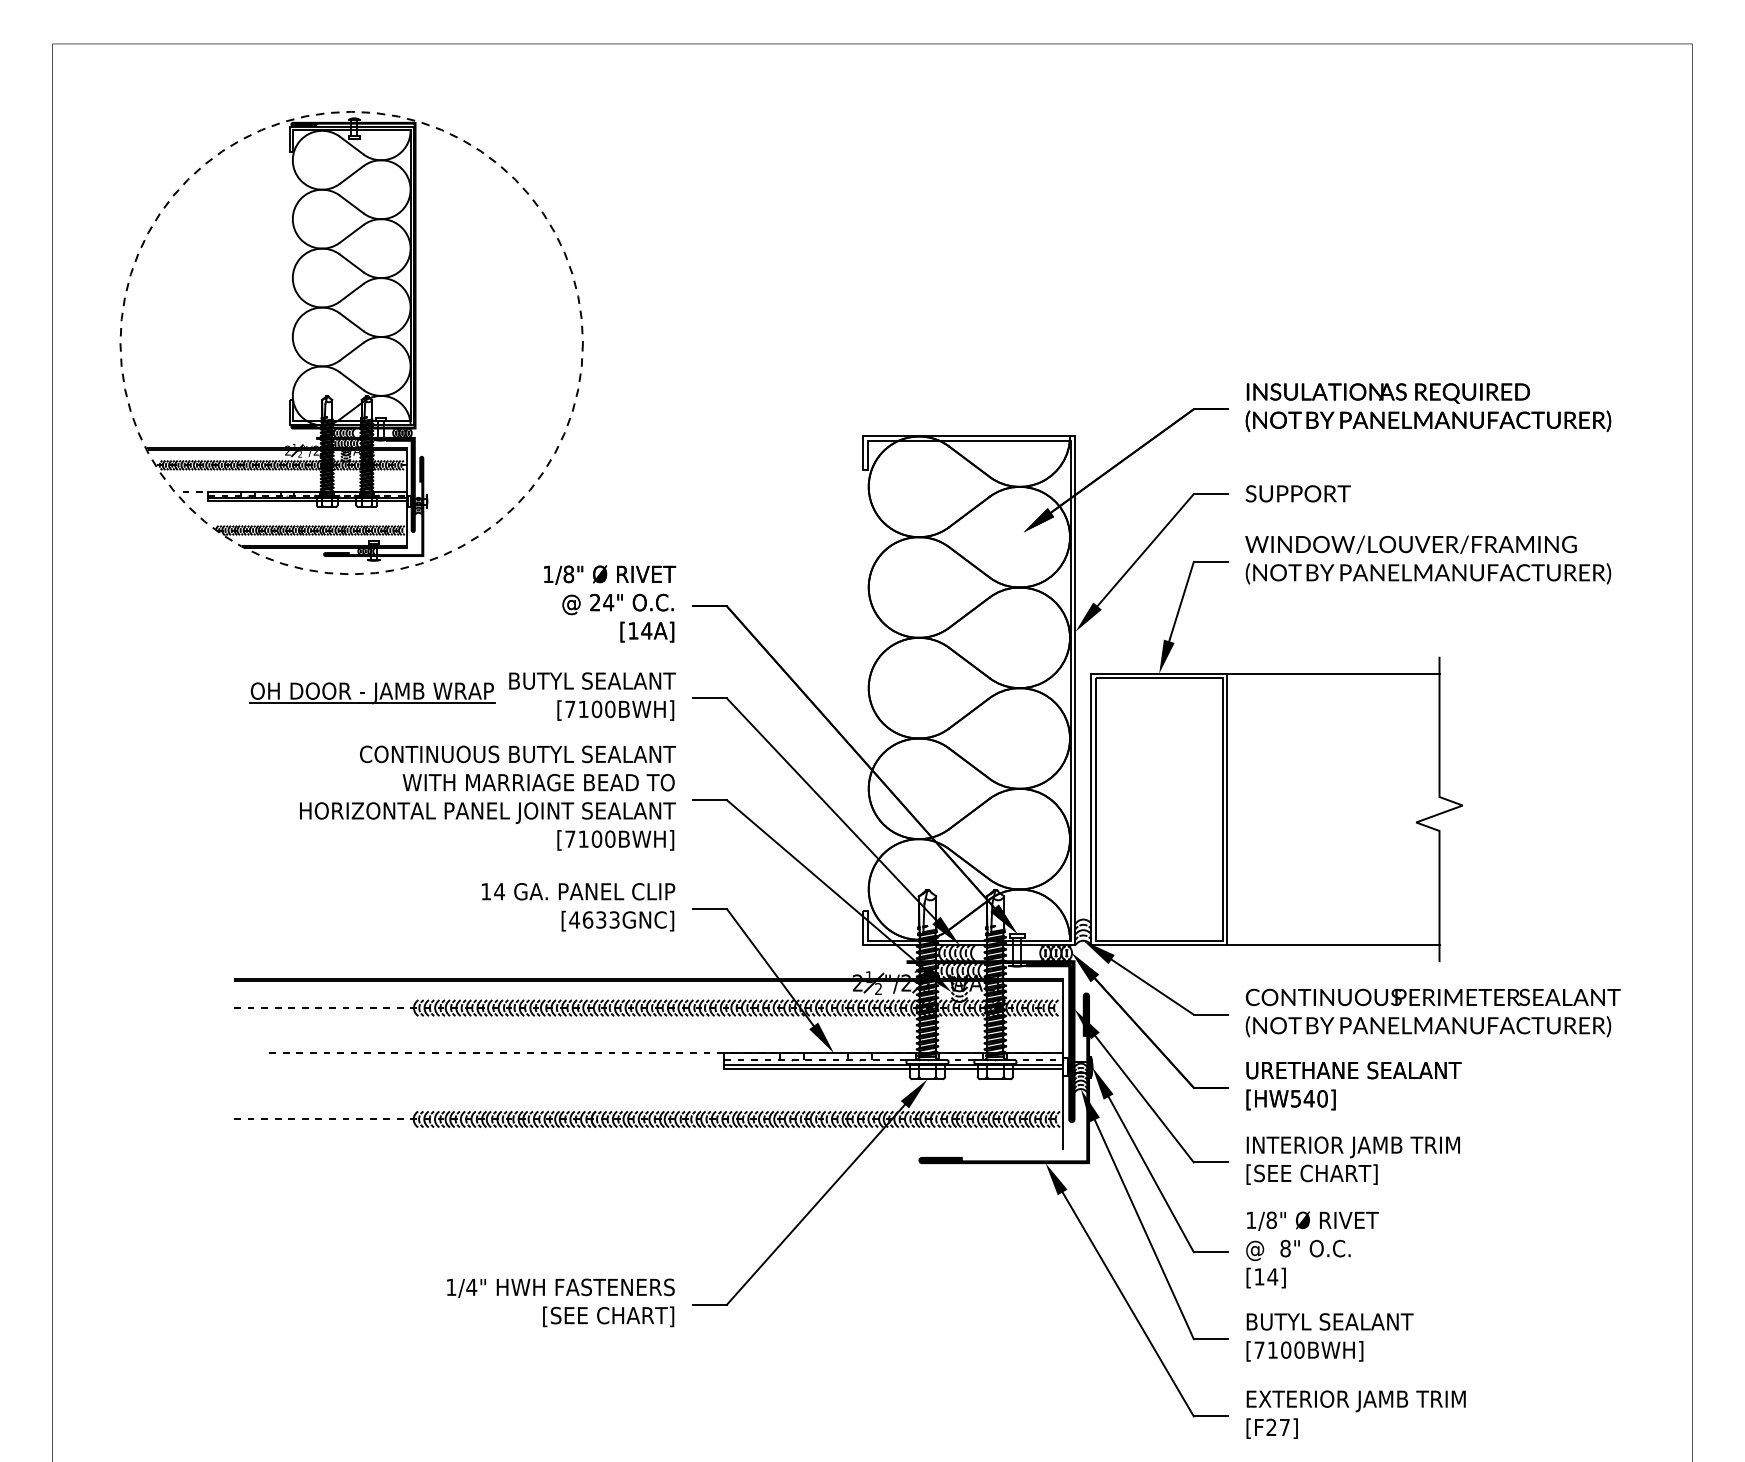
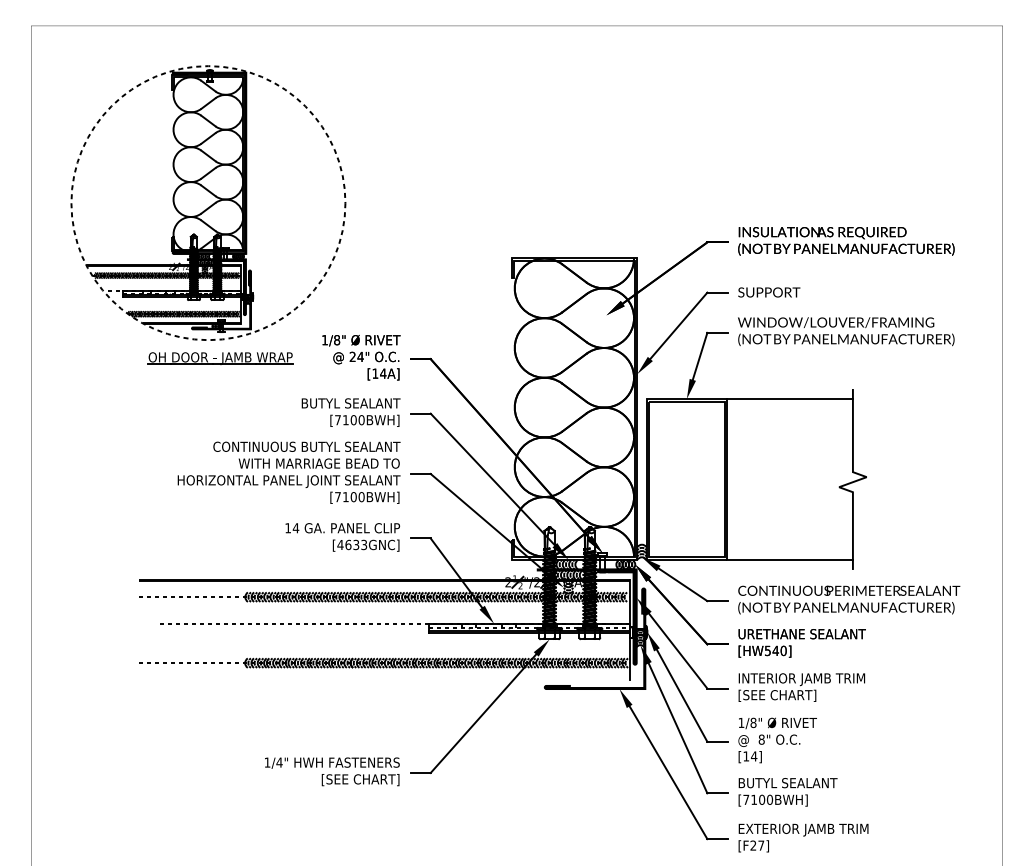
part: (372, 693) -> (220, 358), moved

